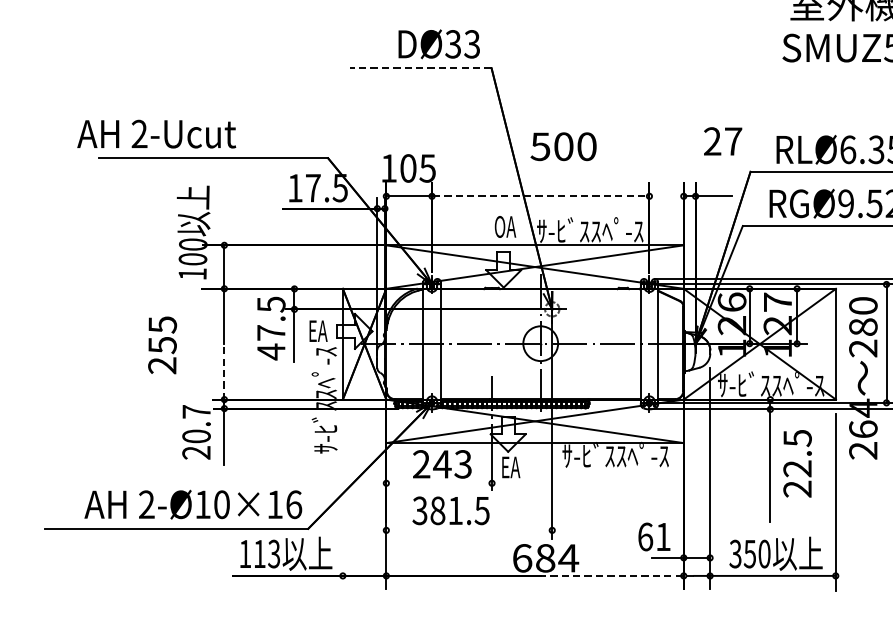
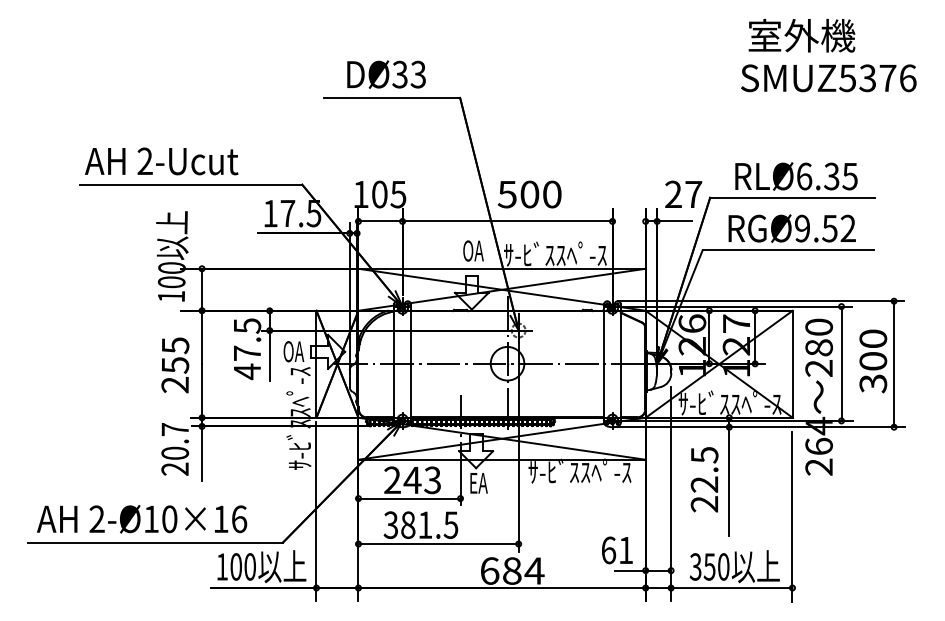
text: (439, 44) -> (386, 74), moved
line: (420, 67) -> (391, 97), dashed -> solid
text: (156, 134) -> (161, 161), moved
text: (722, 140) -> (683, 193), moved
text: (563, 146) -> (529, 194), moved
line: (541, 196) -> (508, 221), dashed -> solid
text: (319, 330) -> (293, 351), EA -> OA
text: (162, 345) -> (175, 365), moved
line: (224, 371) -> (202, 390), dashed -> solid
text: (797, 463) -> (704, 479), moved
line: (439, 483) -> (409, 498), added
line: (342, 496) -> (316, 511), added
text: (193, 504) -> (142, 519), moved
line: (470, 530) -> (439, 544), added
text: (266, 553) -> (242, 566), 113 -> 100
line: (617, 576) -> (581, 588), dashed -> solid

